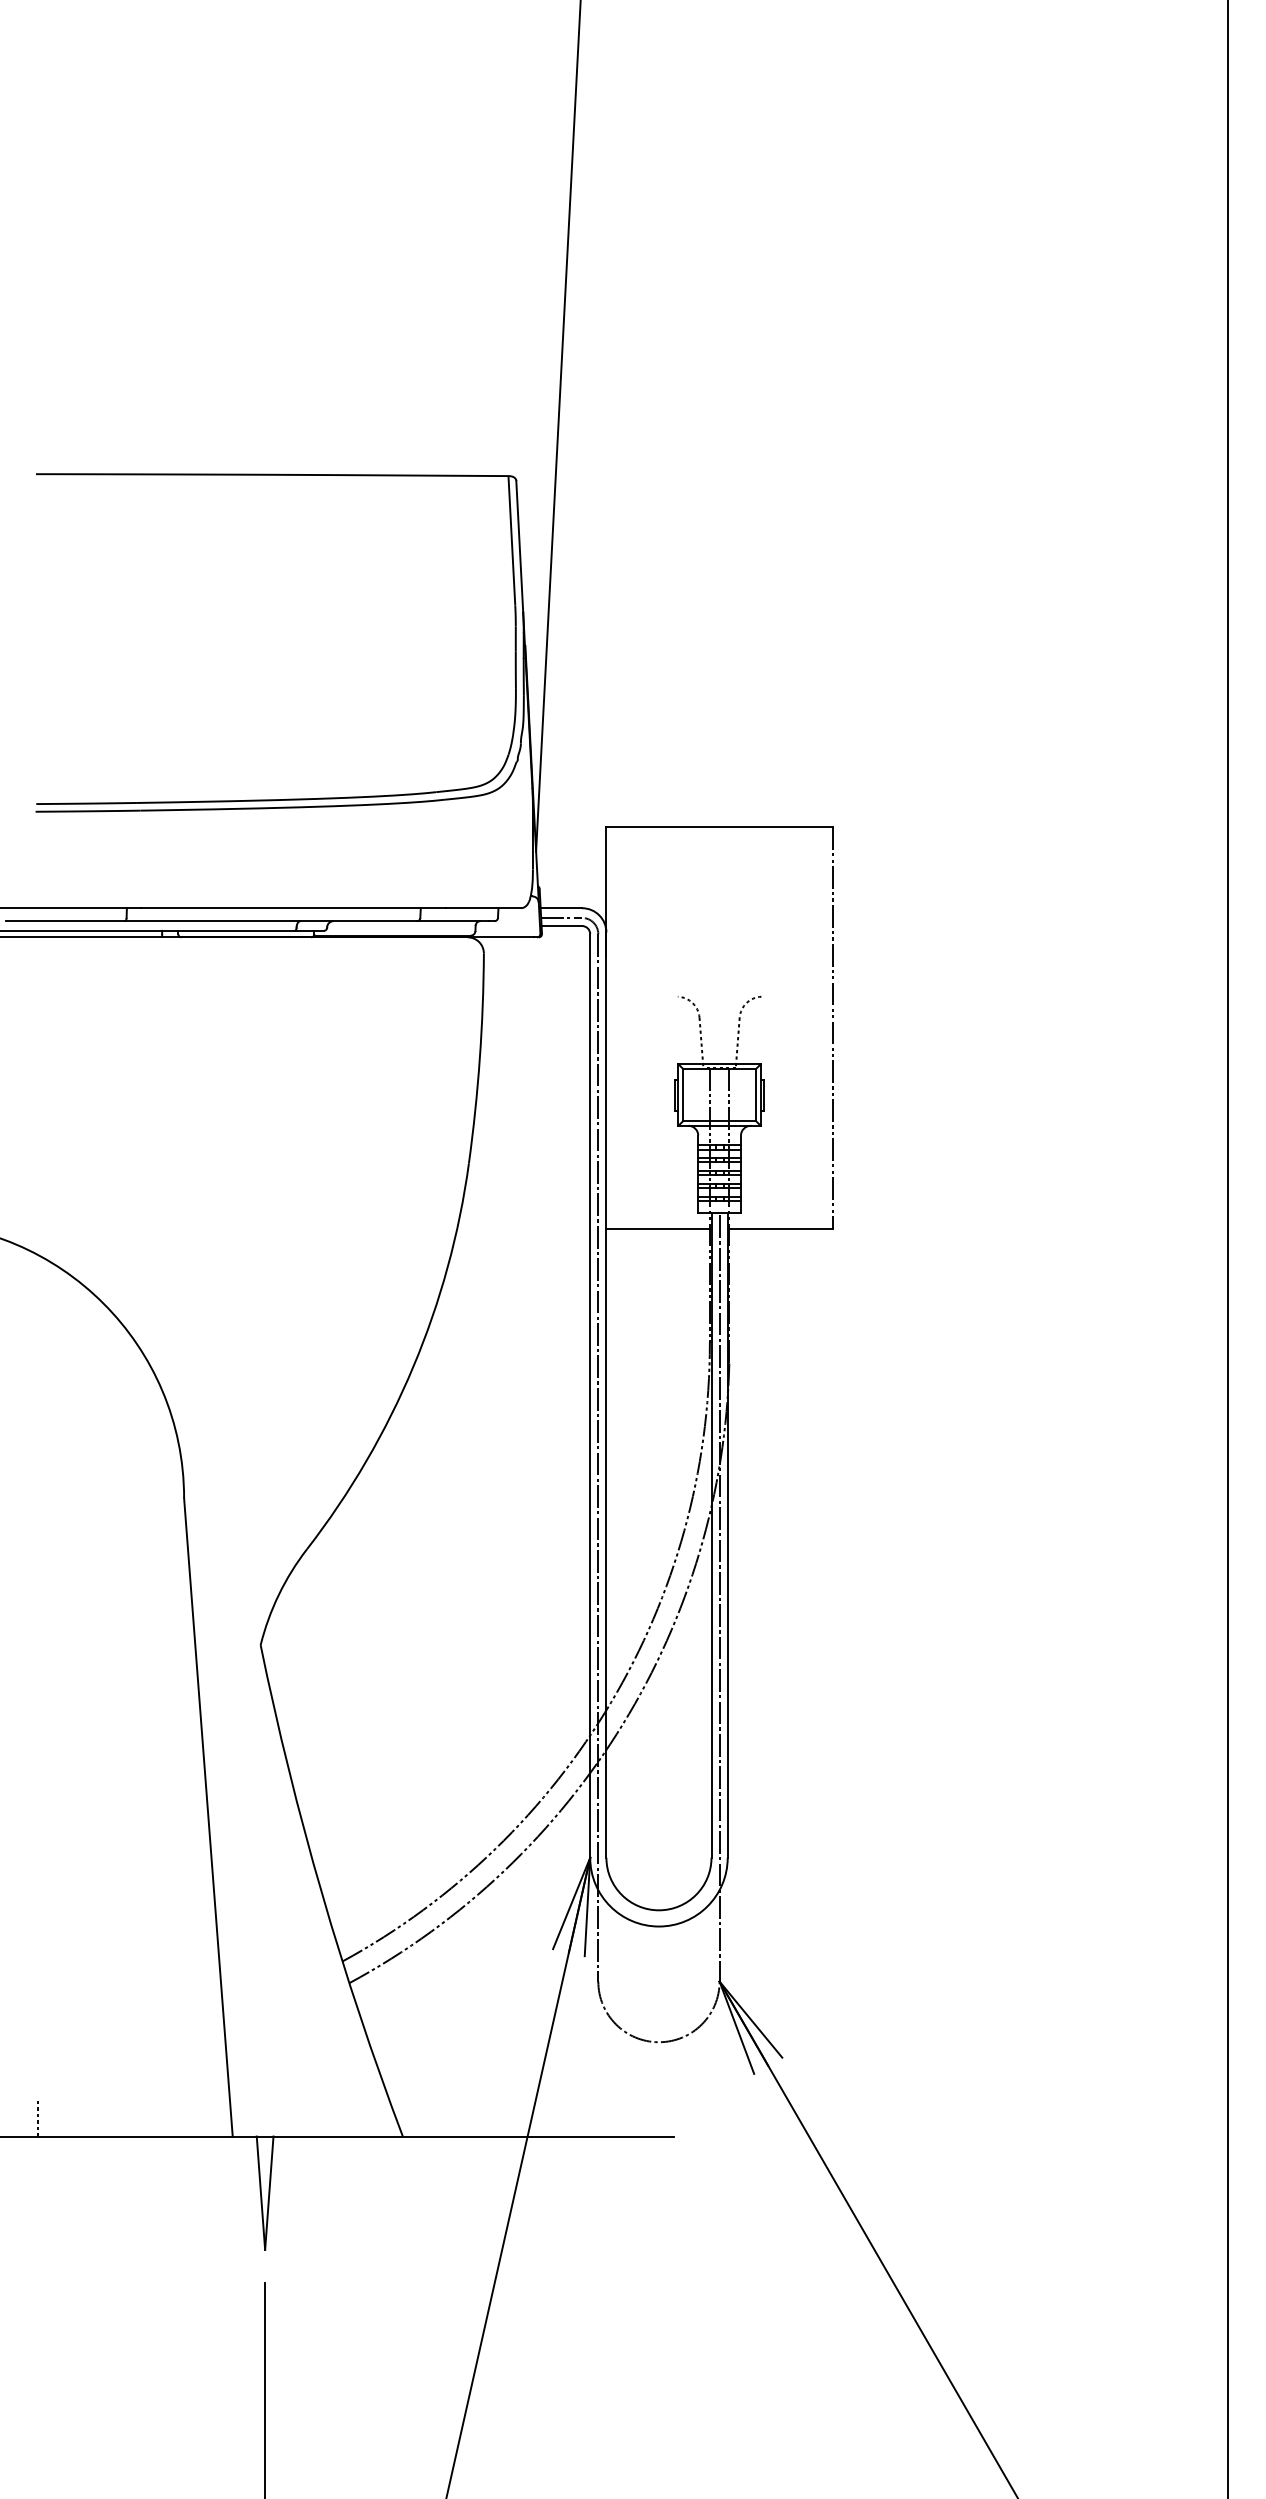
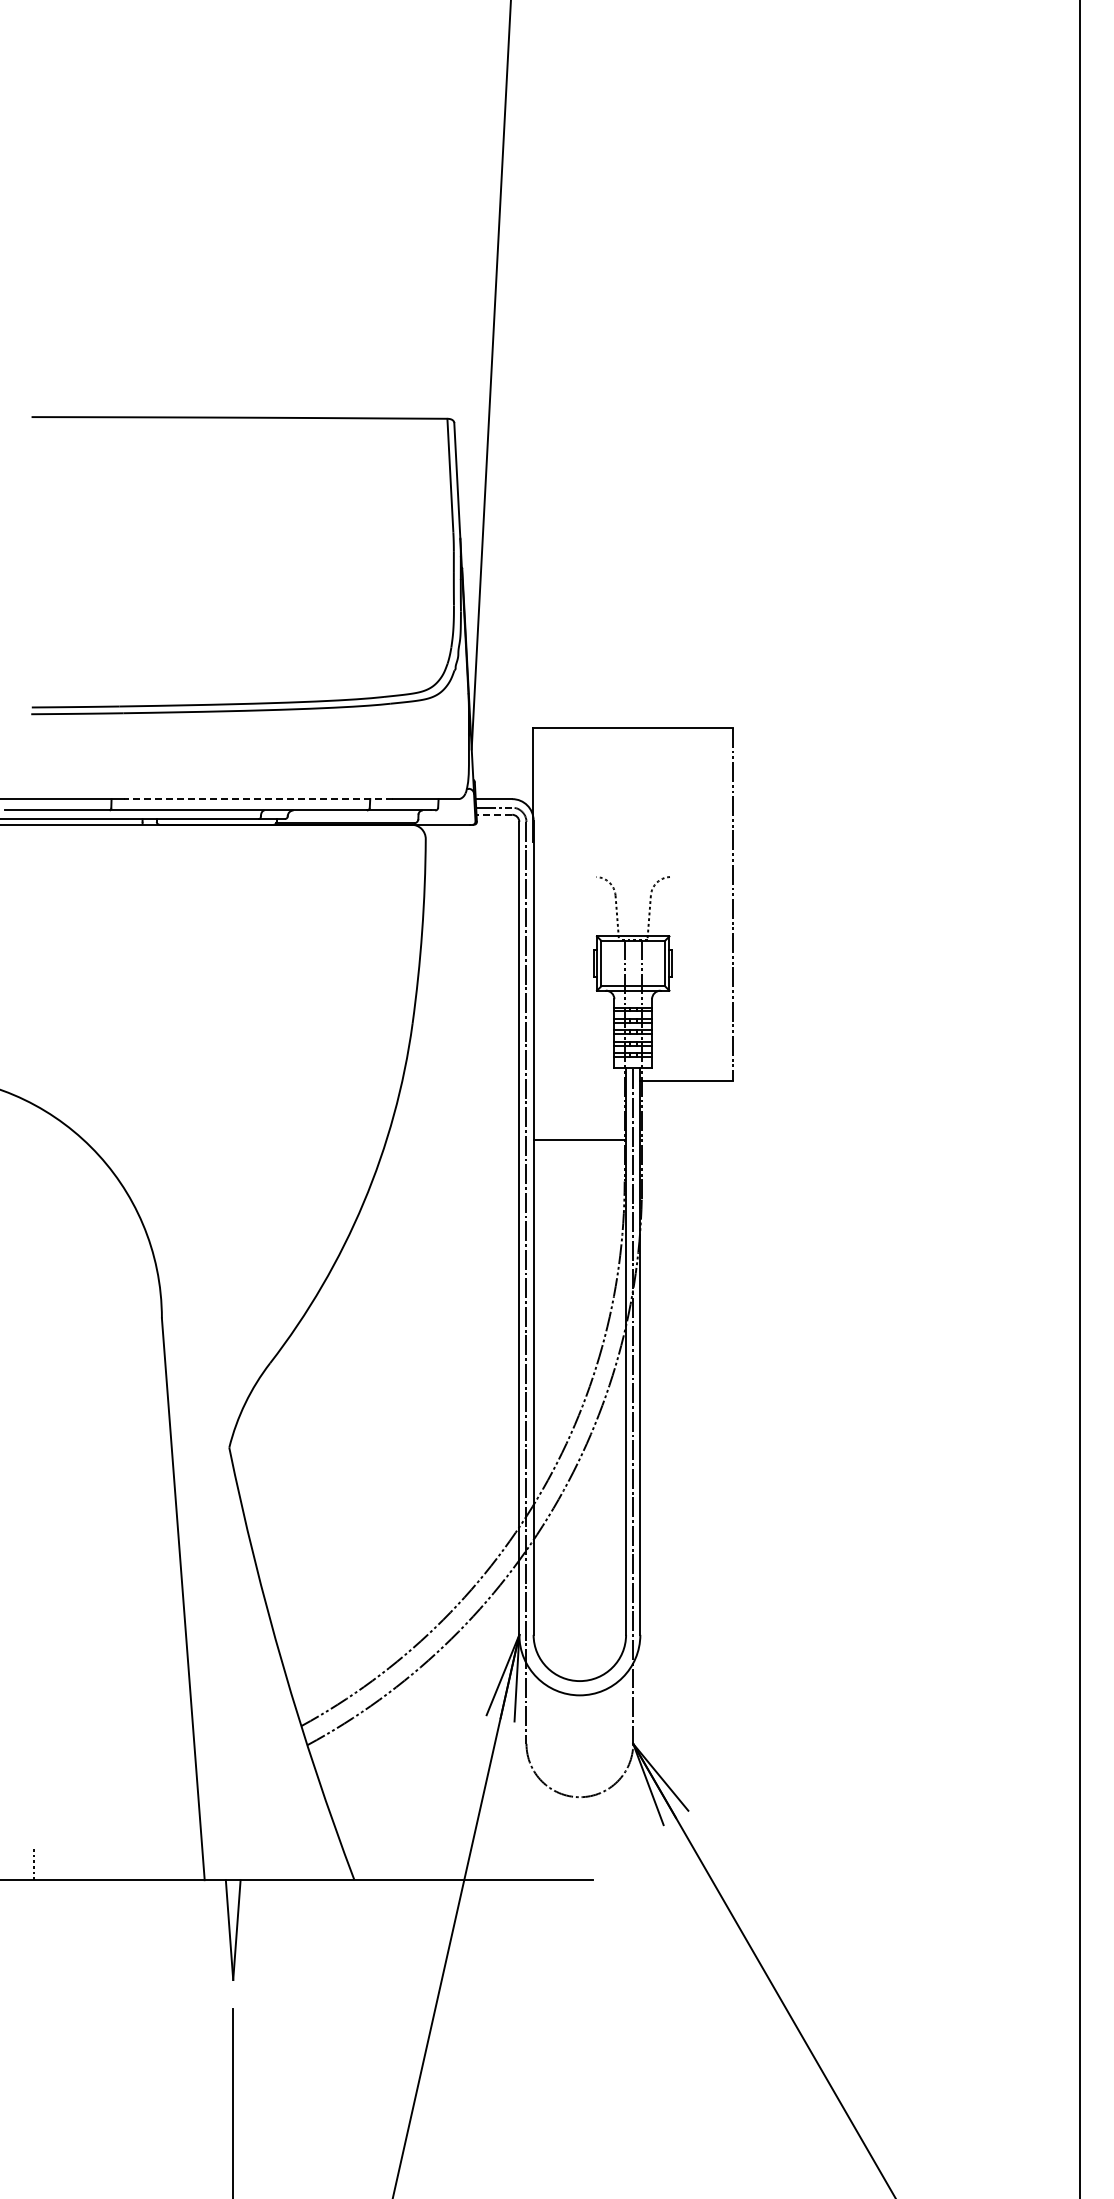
line: (293, 908) -> (258, 799), solid -> dashed
line: (561, 925) -> (494, 814), solid -> dashed
line: (657, 1229) -> (578, 1140), moved

